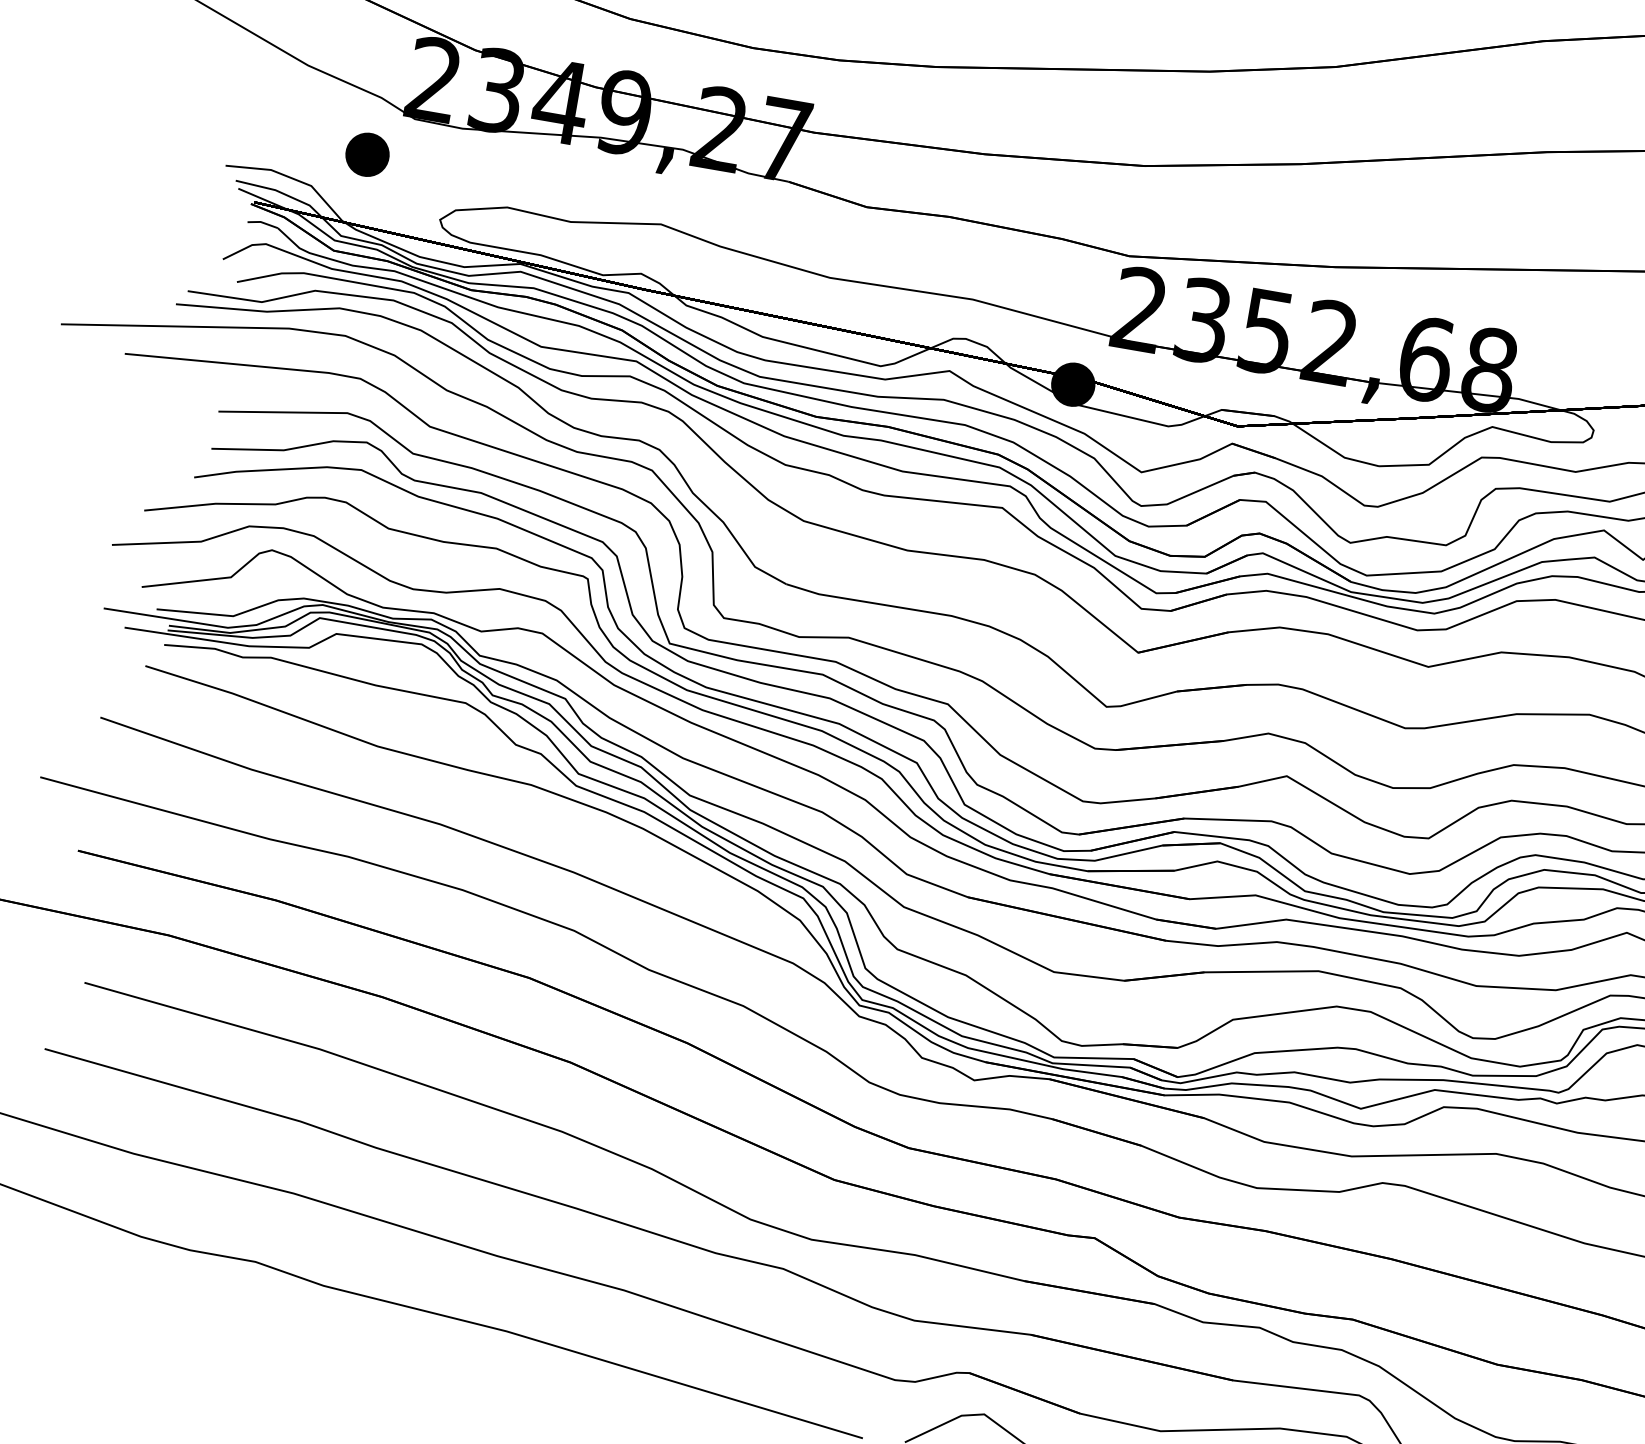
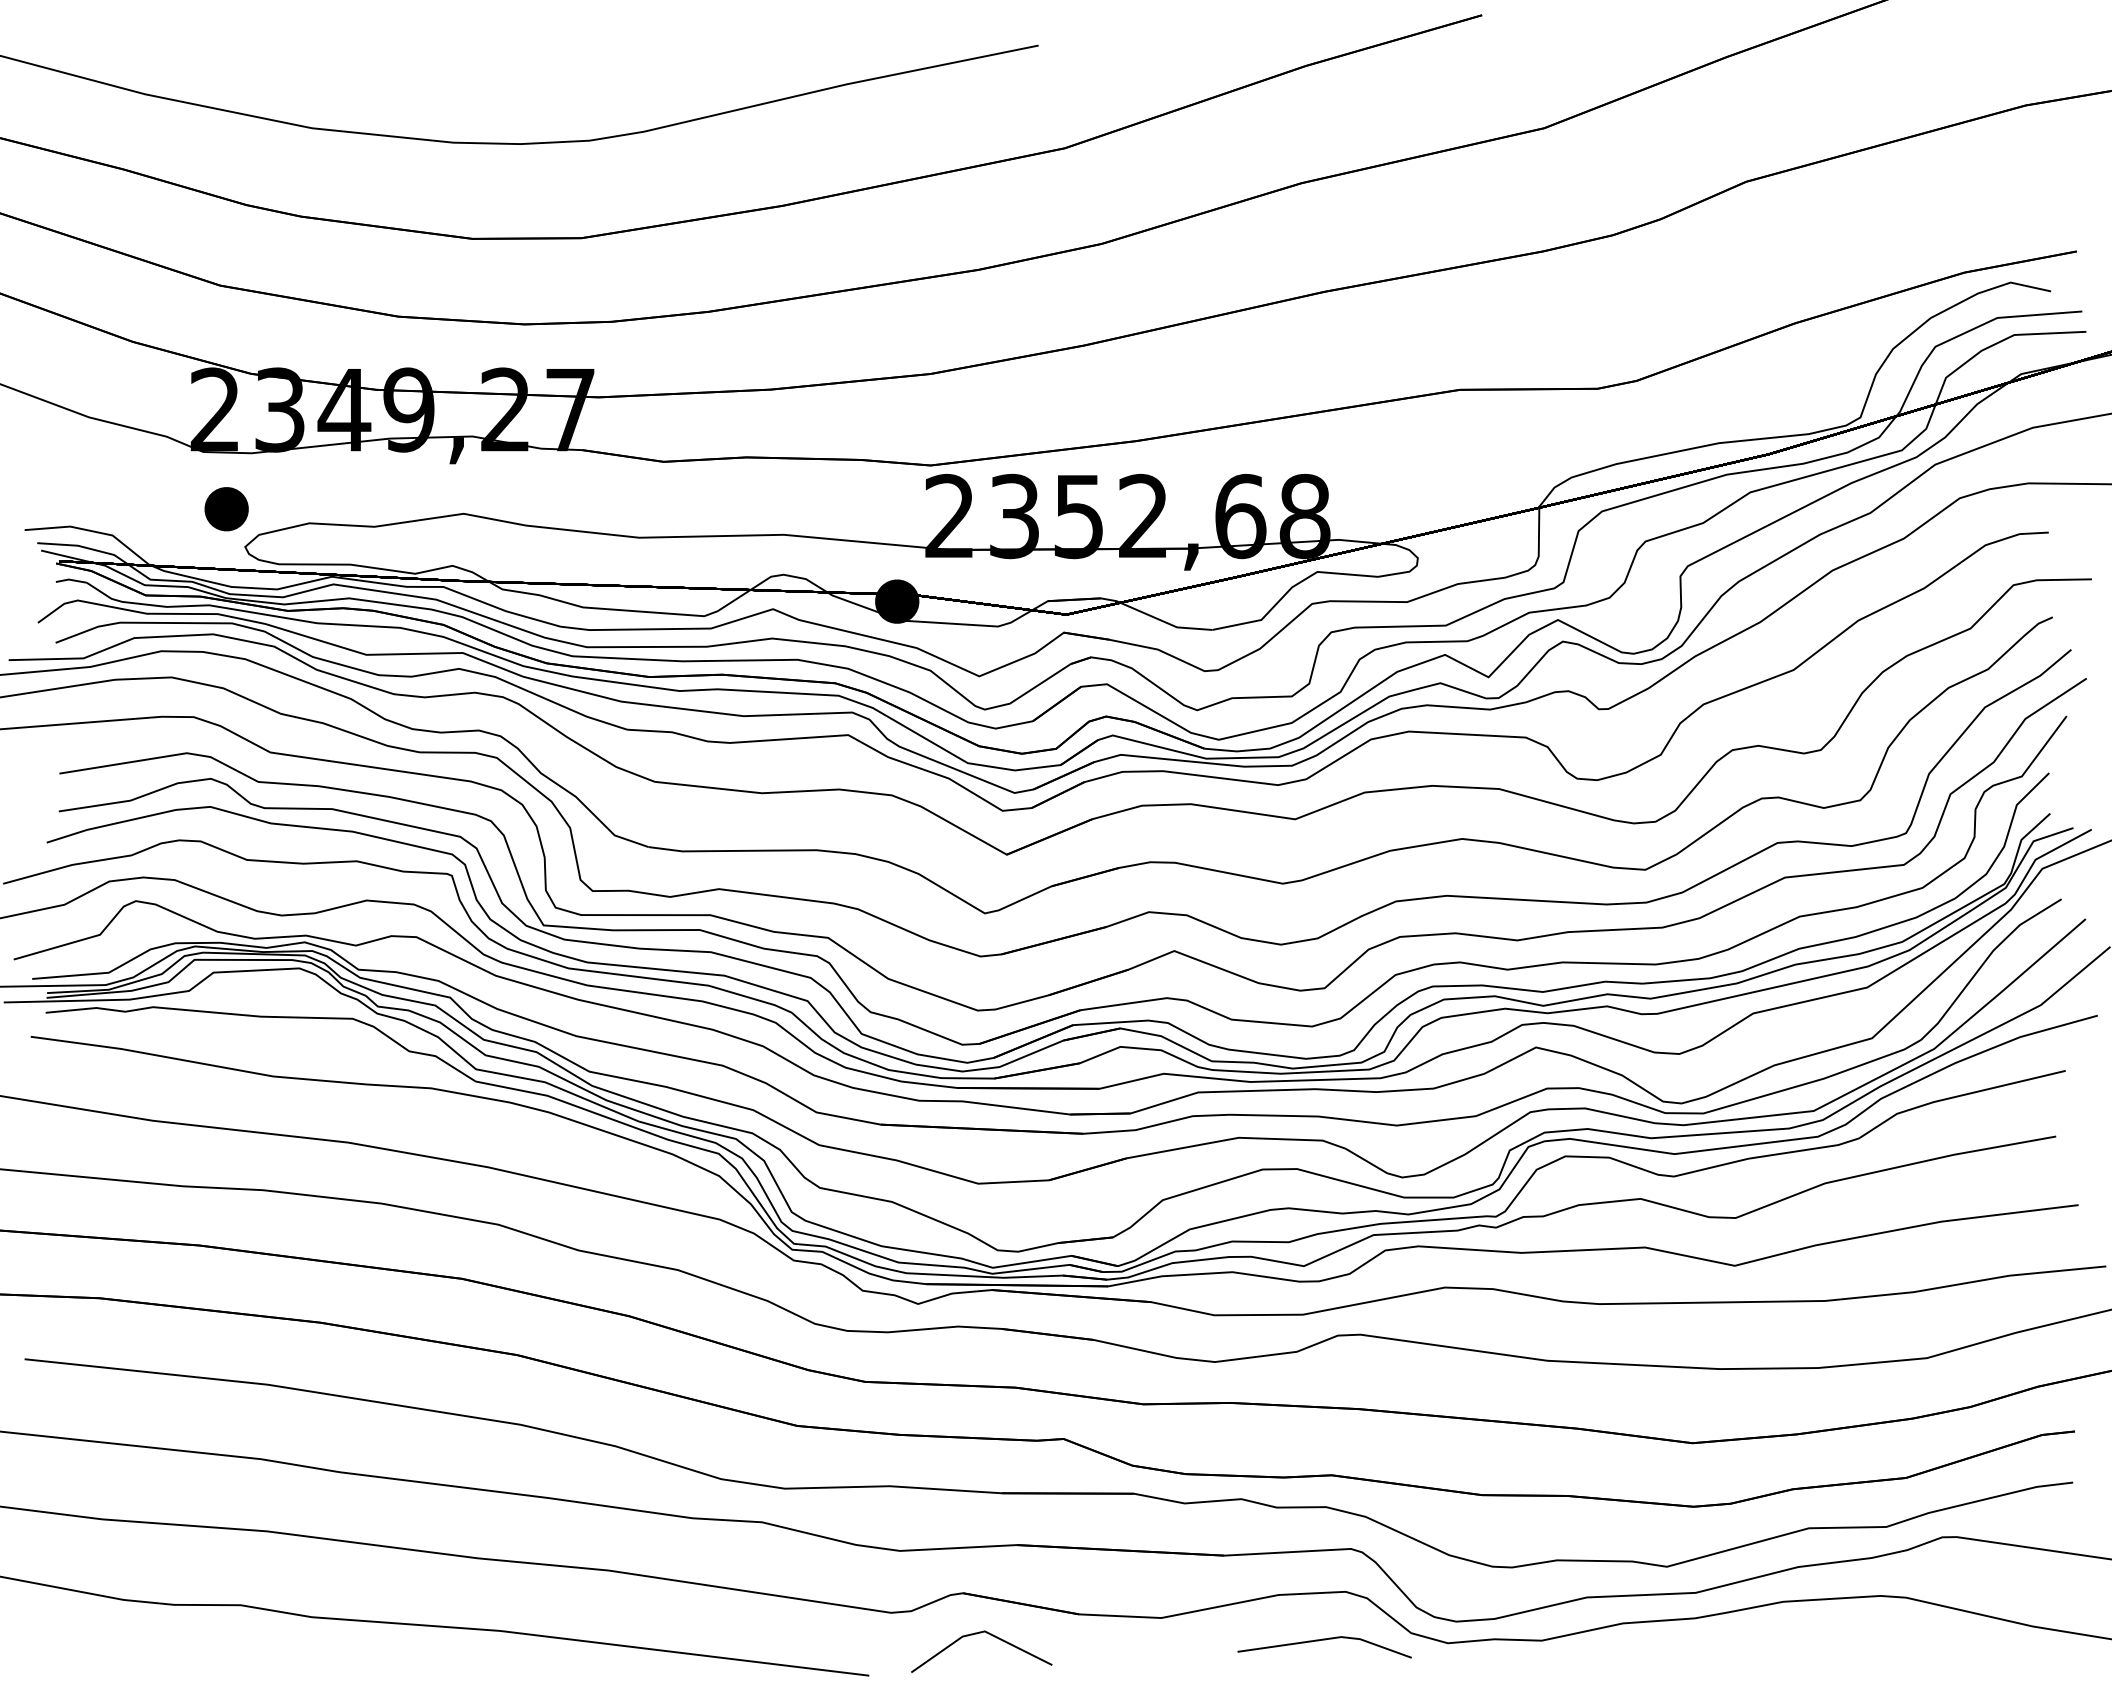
part: (367, 155) -> (226, 509), moved

